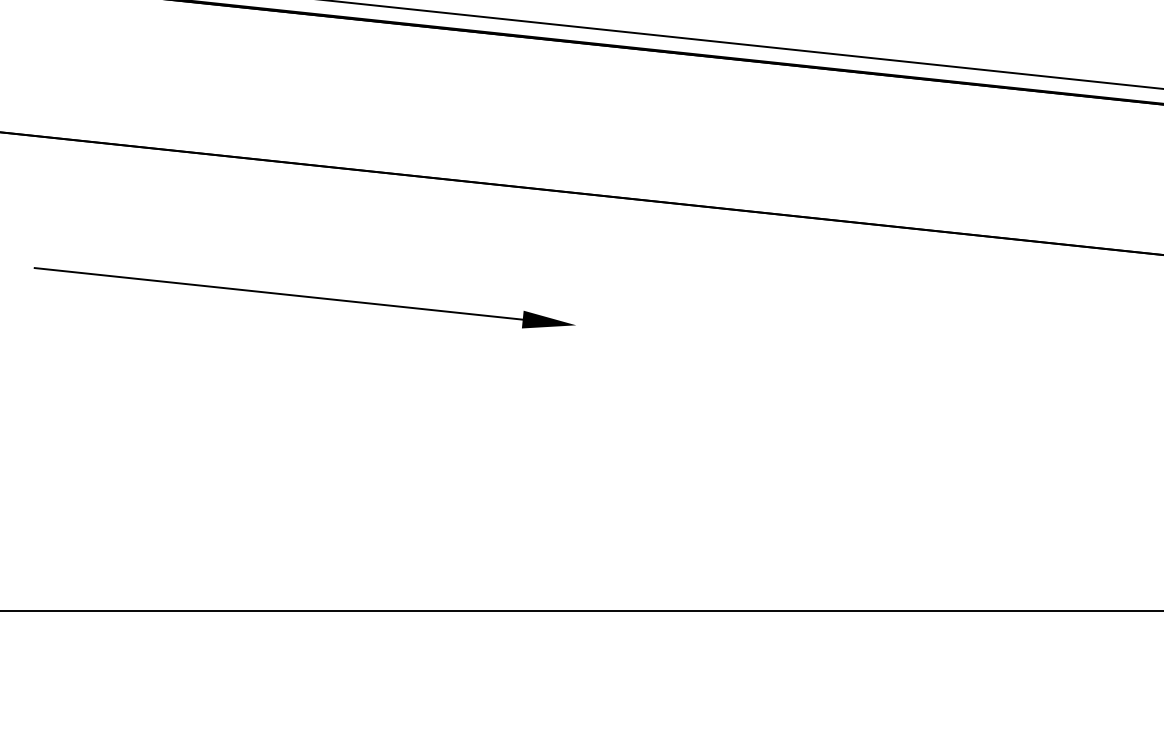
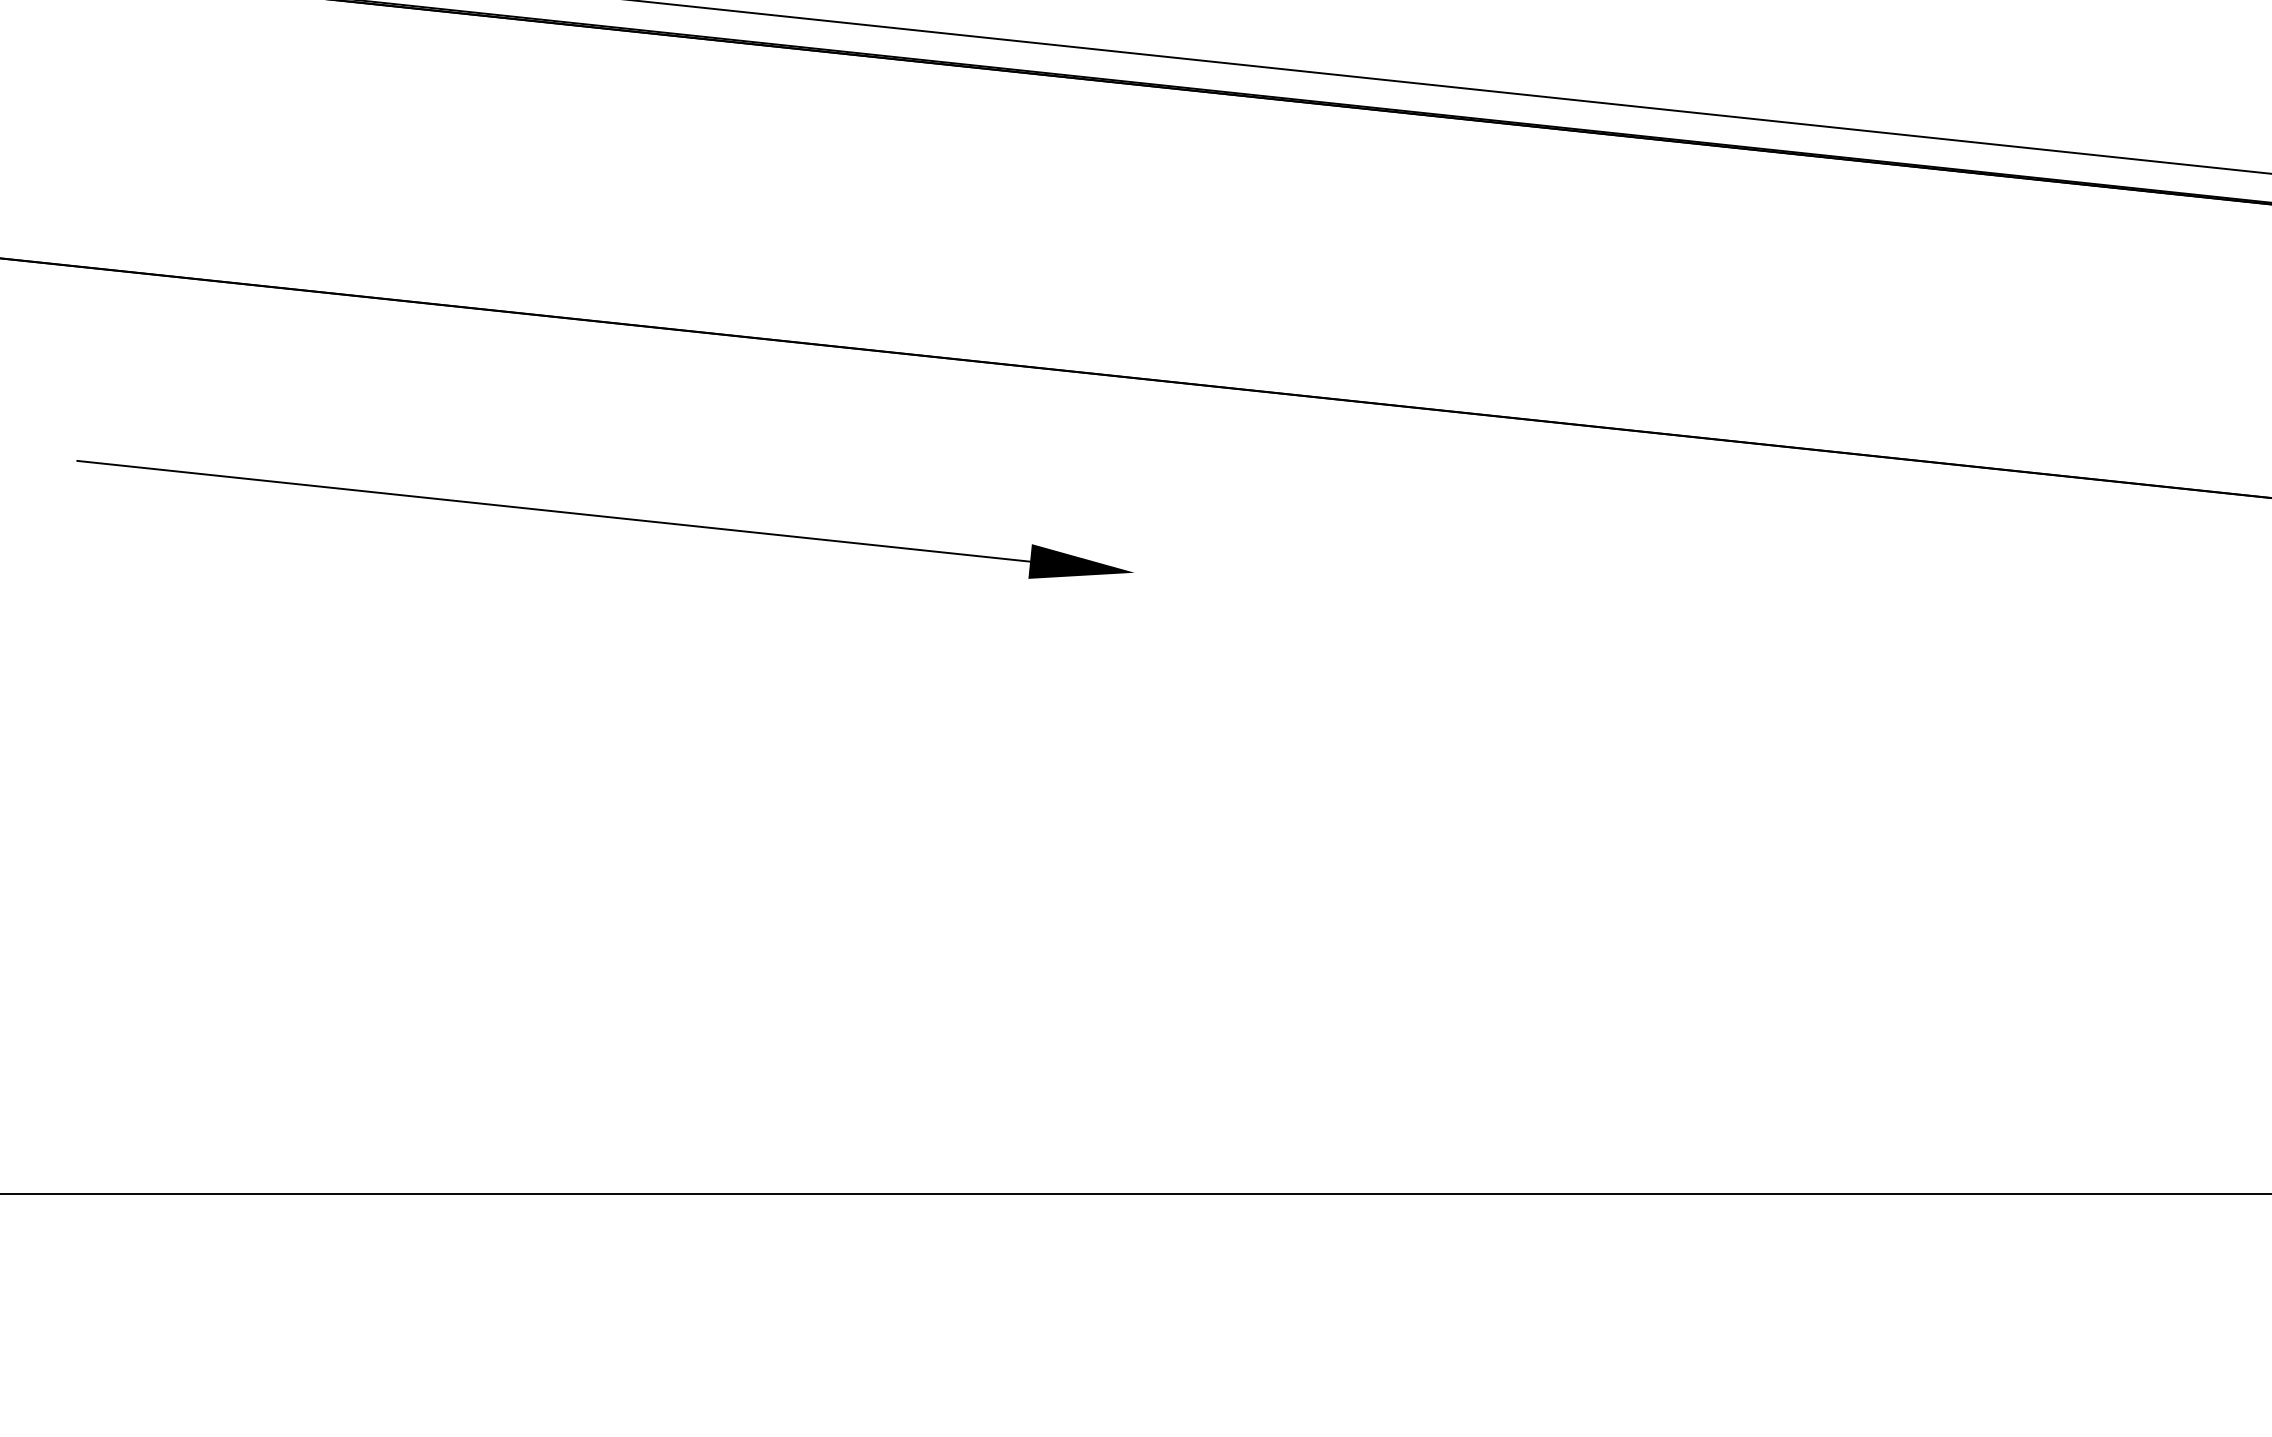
part: (304, 297) -> (604, 518), moved

